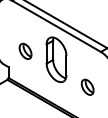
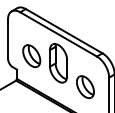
part: (25, 50) -> (31, 55), size x1.67
part: (87, 86) -> (85, 86), size x1.67

